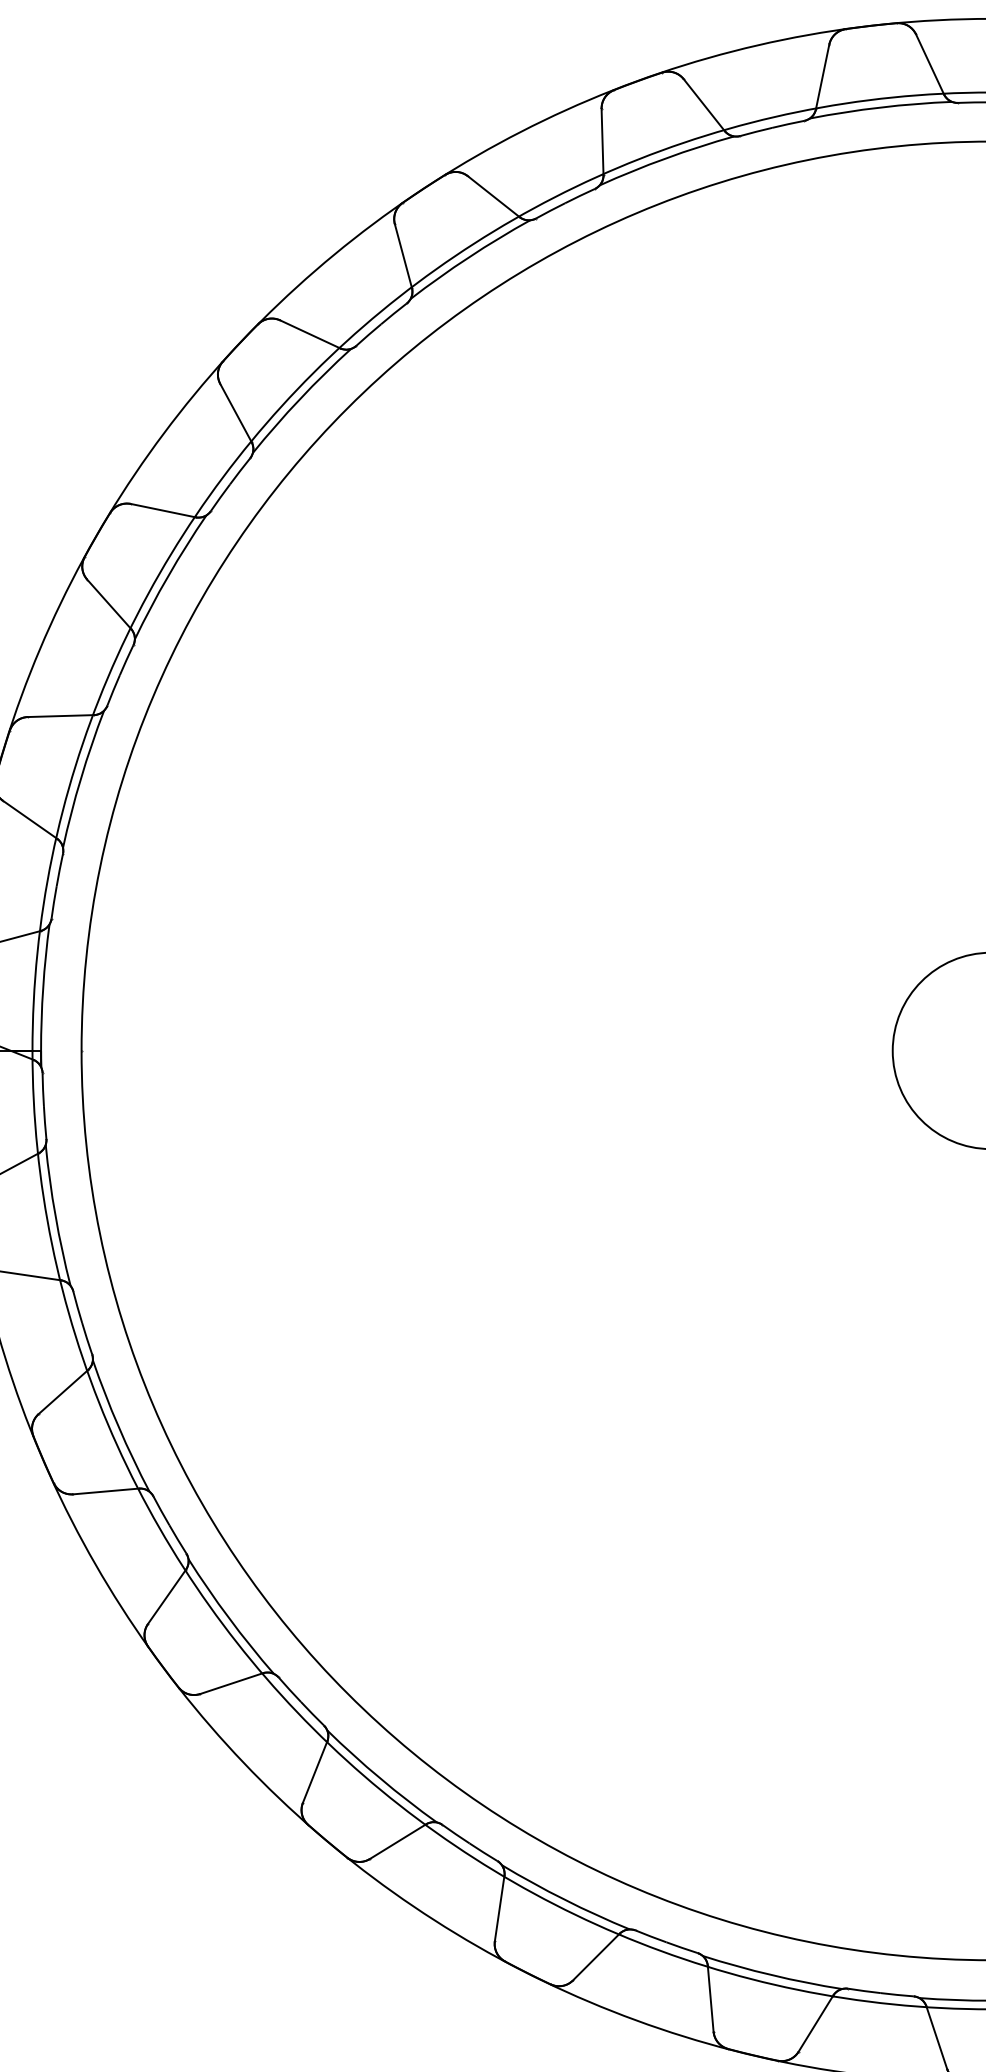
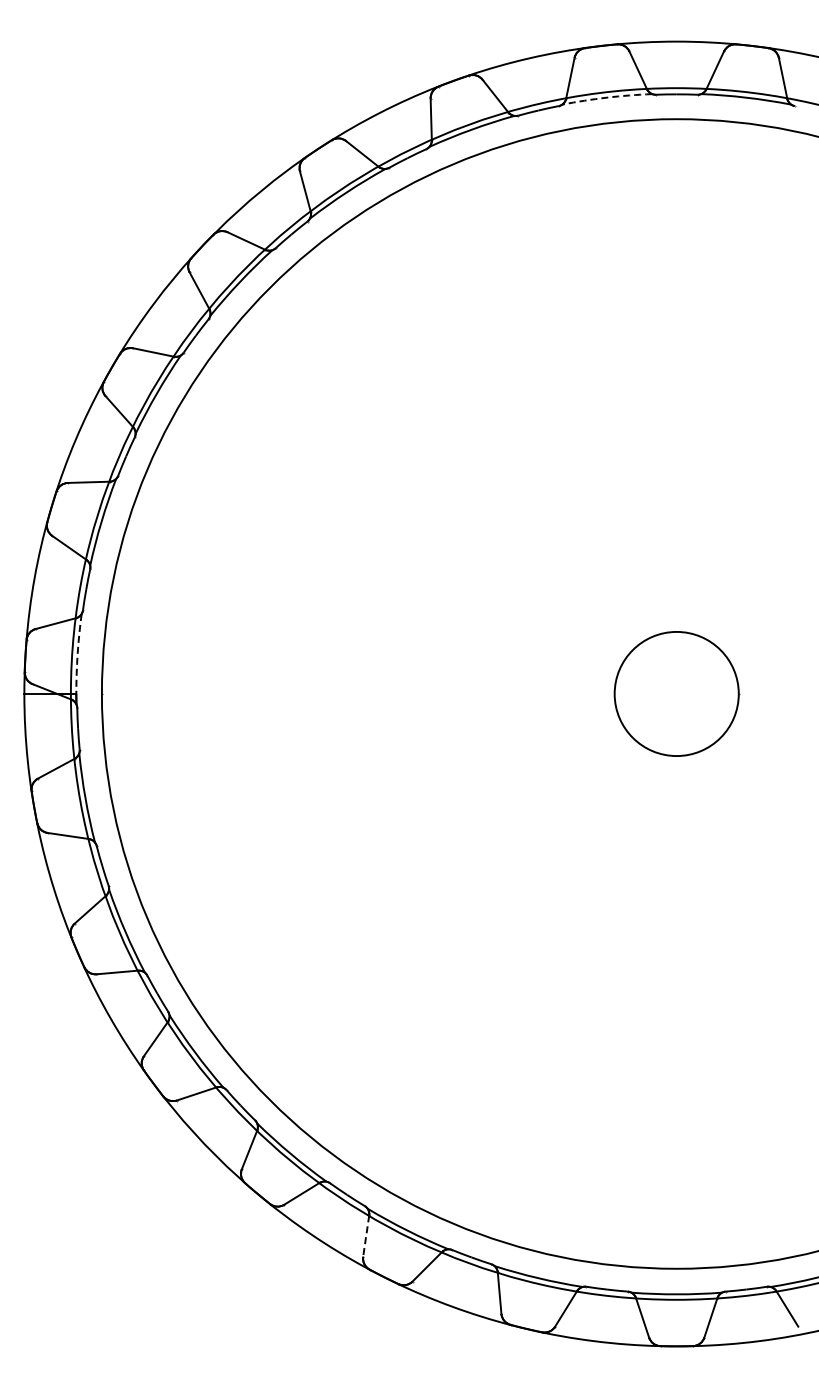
arc: (881, 107) -> (607, 97), solid -> dashed
arc: (42, 986) -> (77, 653), solid -> dashed
line: (500, 1909) -> (366, 1236), solid -> dashed

